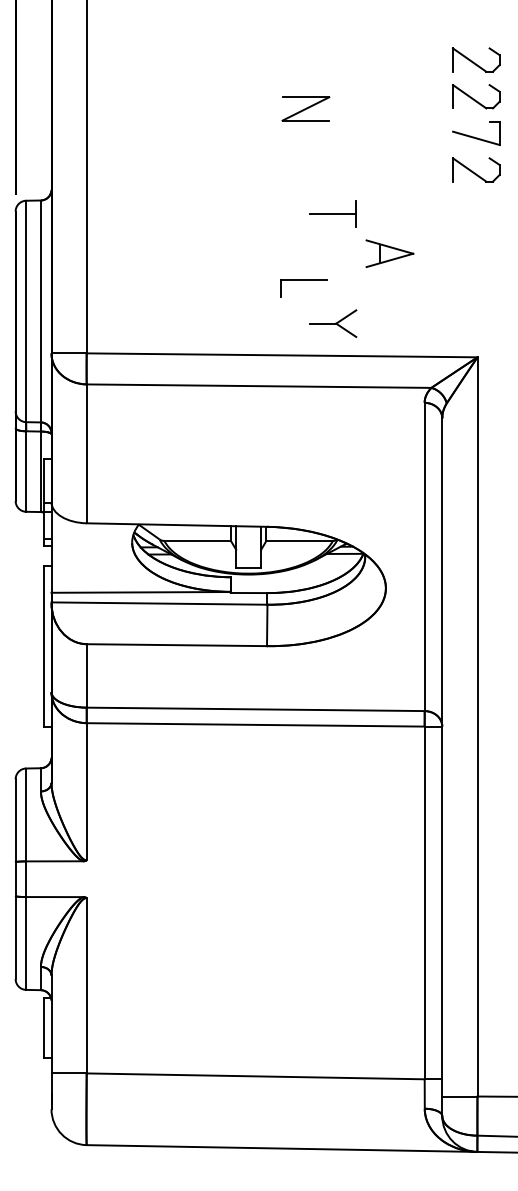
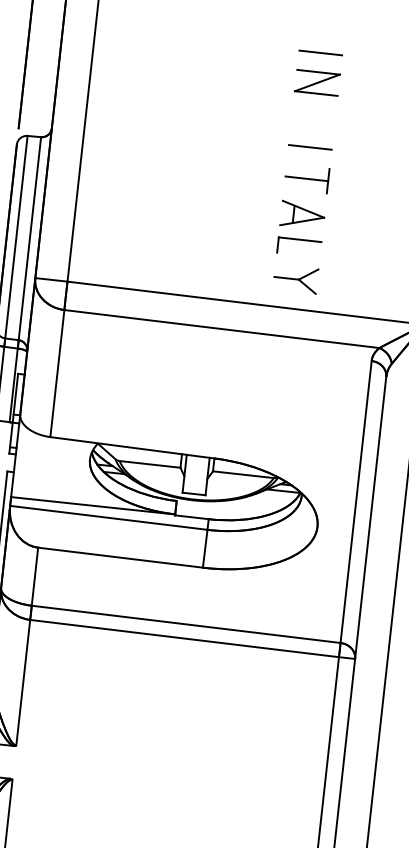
line: (332, 76) -> (320, 53), added
part: (305, 108) -> (317, 82), moved
line: (332, 179) -> (309, 147), added
part: (389, 253) -> (302, 215), moved
part: (303, 280) -> (299, 239), moved

